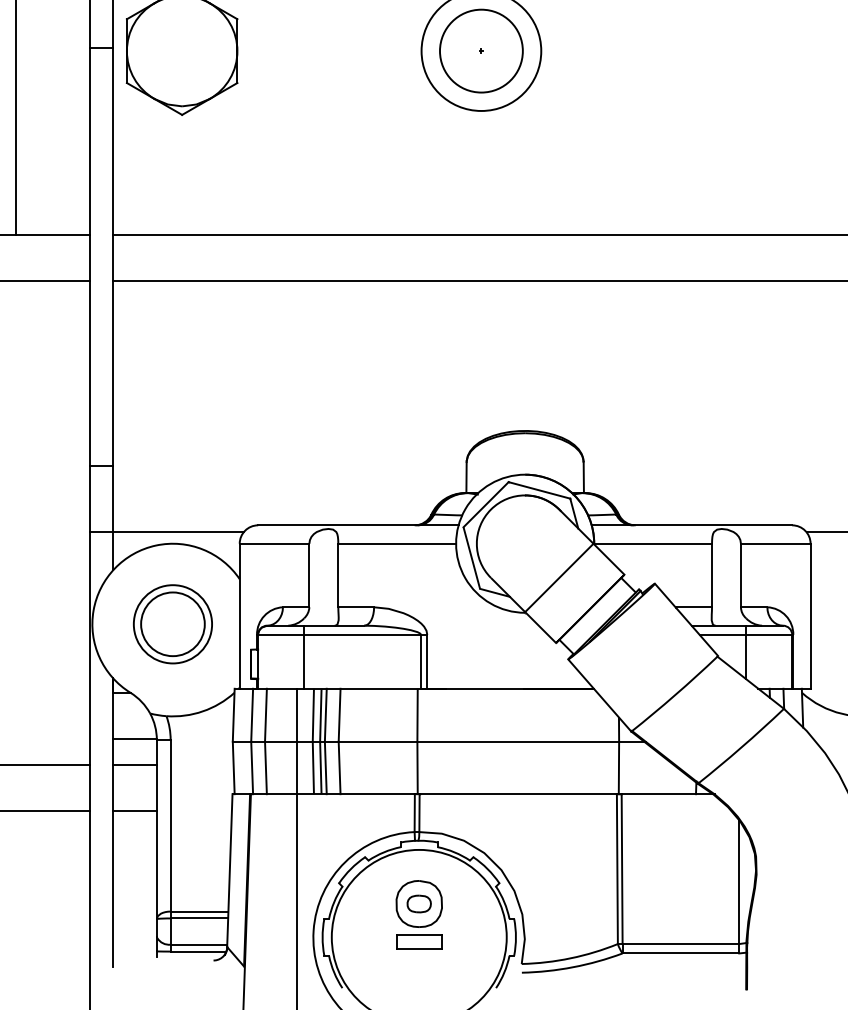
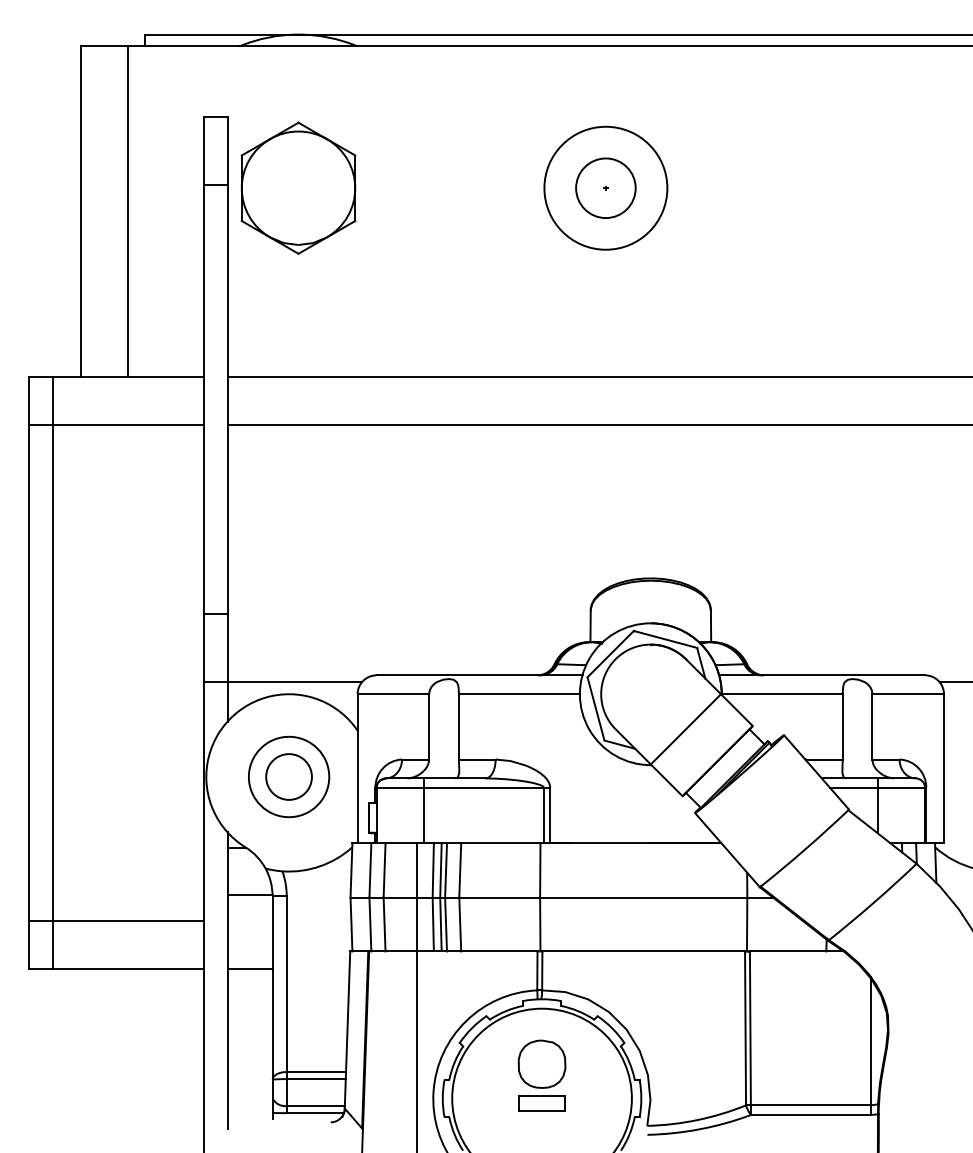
circle: (481, 50) -> (605, 187), size x0.7
circle: (172, 623) -> (288, 776), size x0.7
line: (134, 765) -> (249, 921), removed
part: (418, 903) -> (541, 1063), removed

